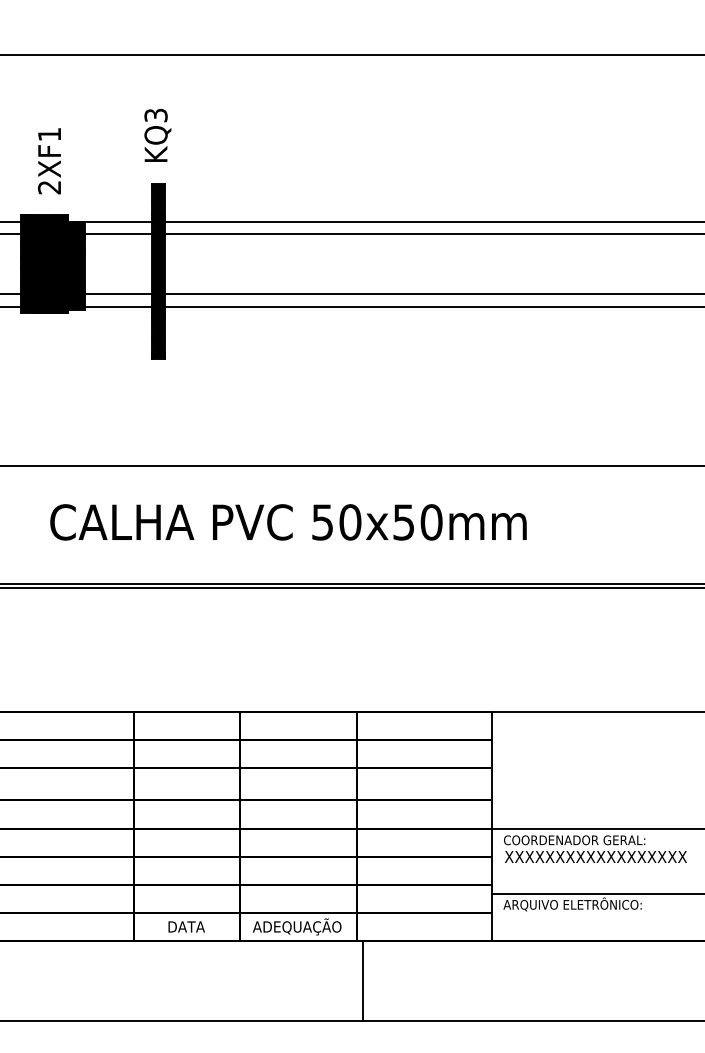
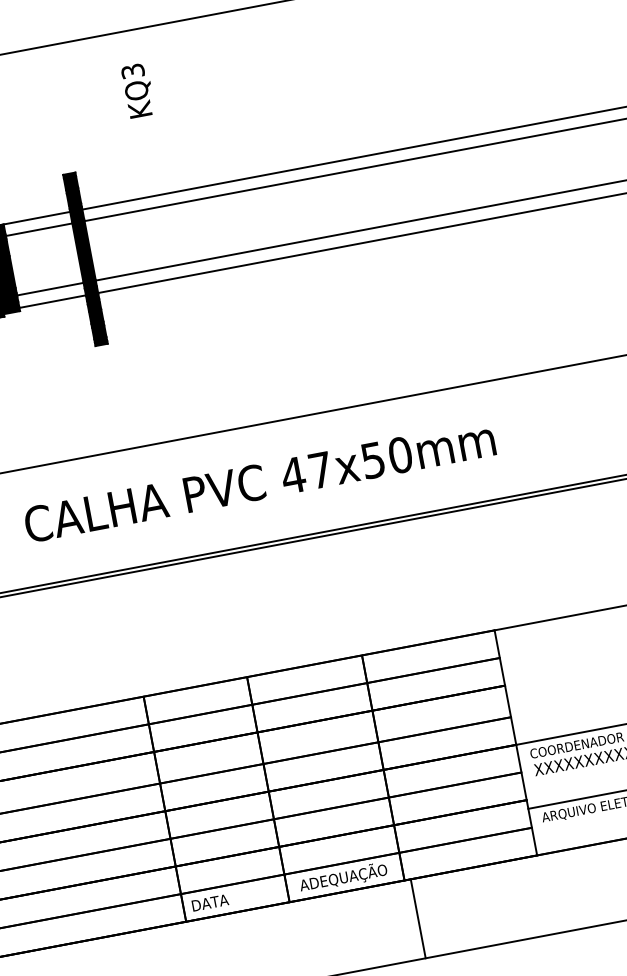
text: (157, 134) -> (137, 89), moved
text: (336, 522) -> (307, 472), 50x50mm -> 47x50mm
text: (186, 926) -> (210, 902), moved

